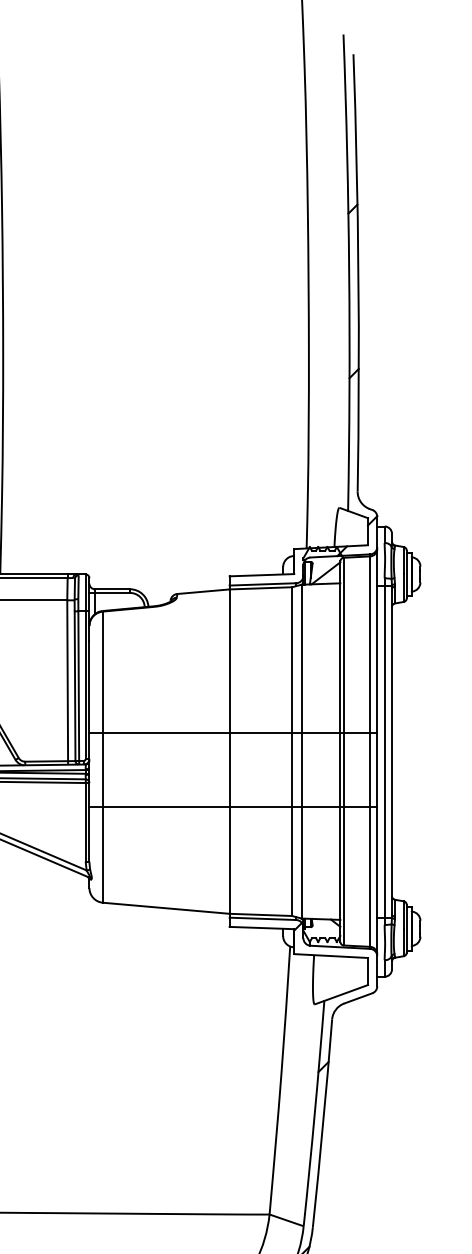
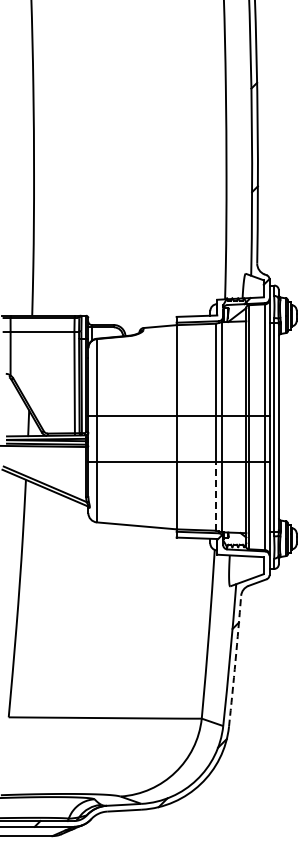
line: (291, 860) -> (215, 495), solid -> dashed
arc: (323, 1123) -> (235, 661), solid -> dashed

